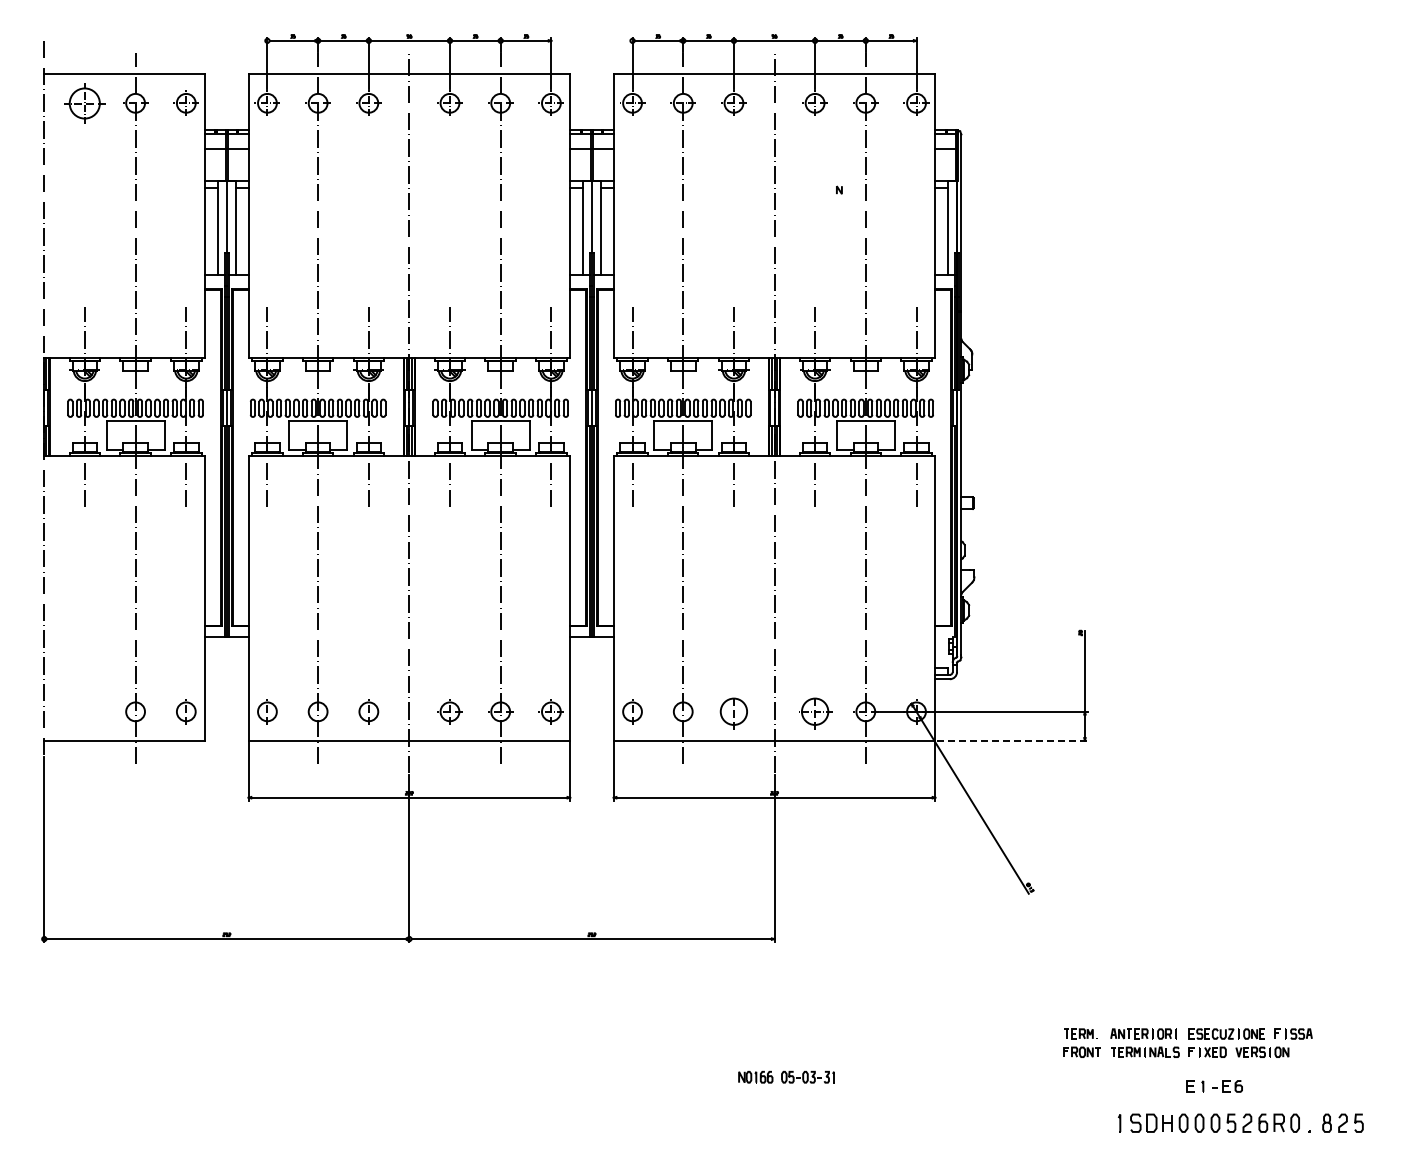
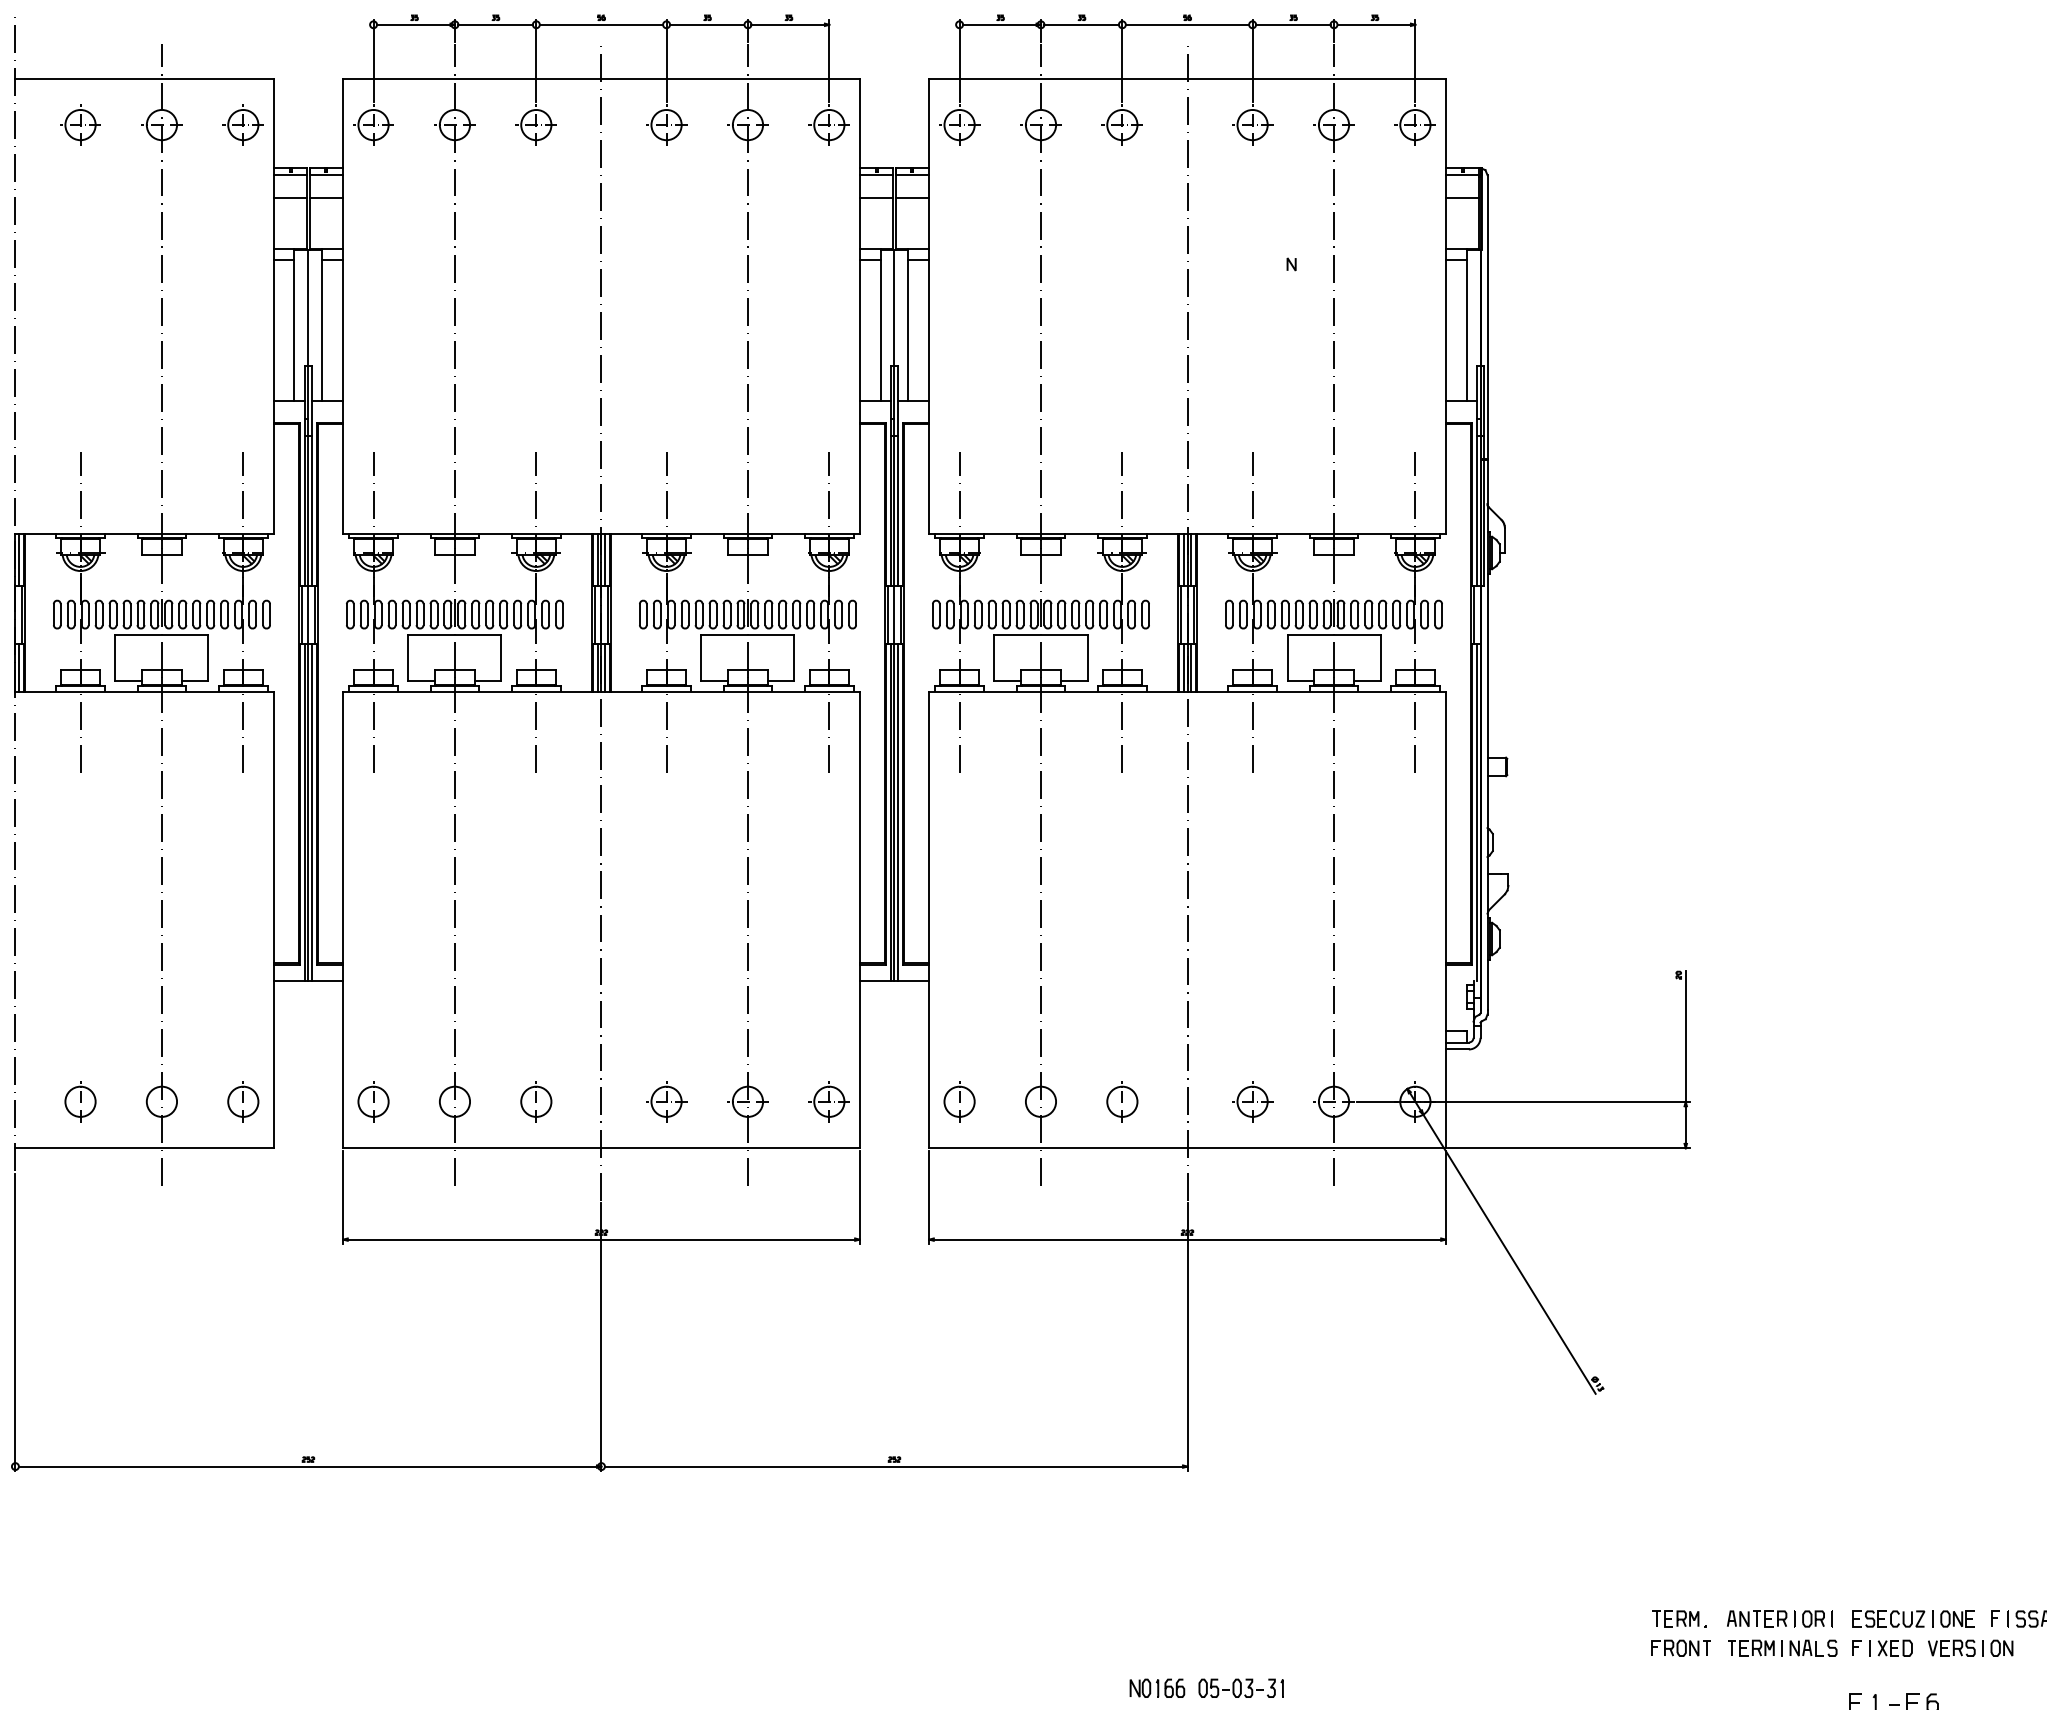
part: (84, 102) -> (79, 123), size x0.62
part: (84, 711) -> (79, 1101), added
part: (733, 711) -> (1121, 1101), size x0.71
part: (814, 711) -> (1251, 1101), size x0.71
line: (1012, 740) -> (1569, 1147), dashed -> solid

